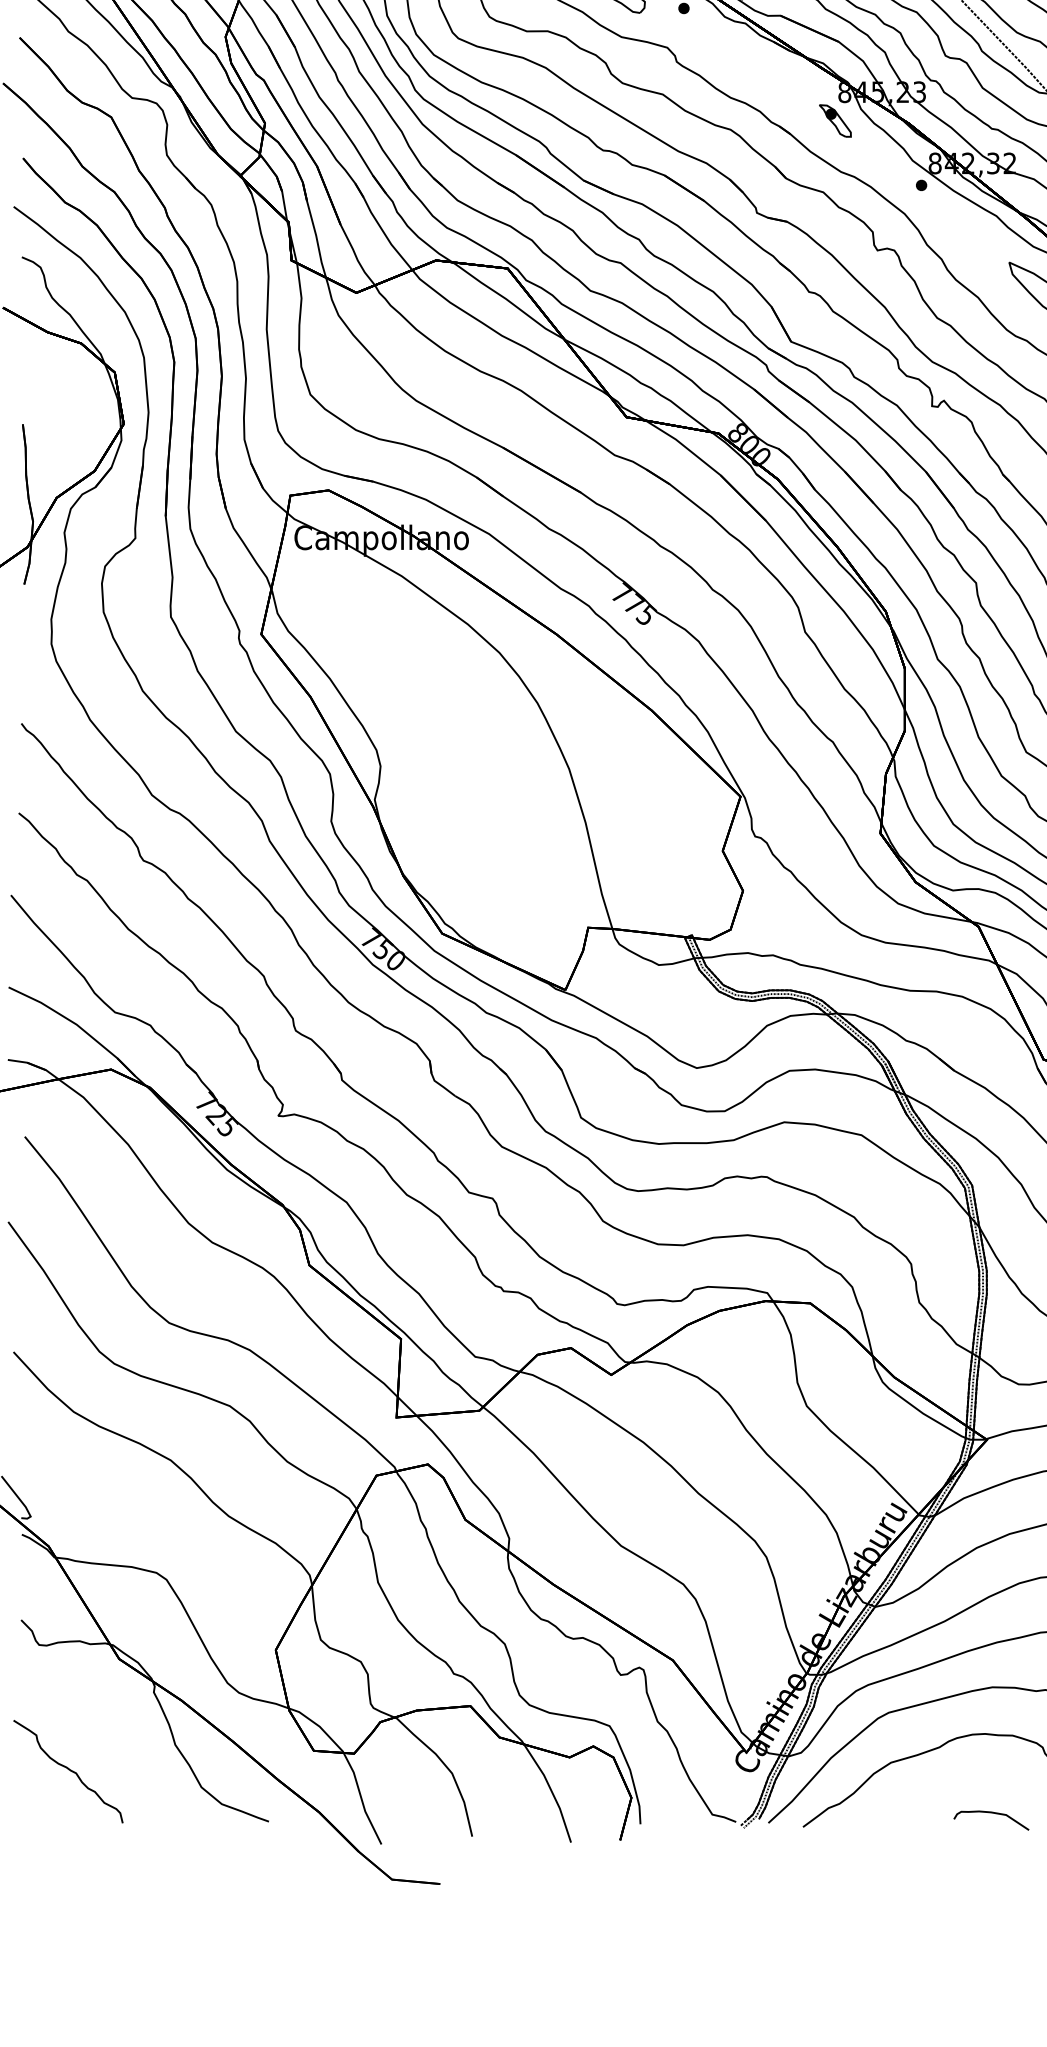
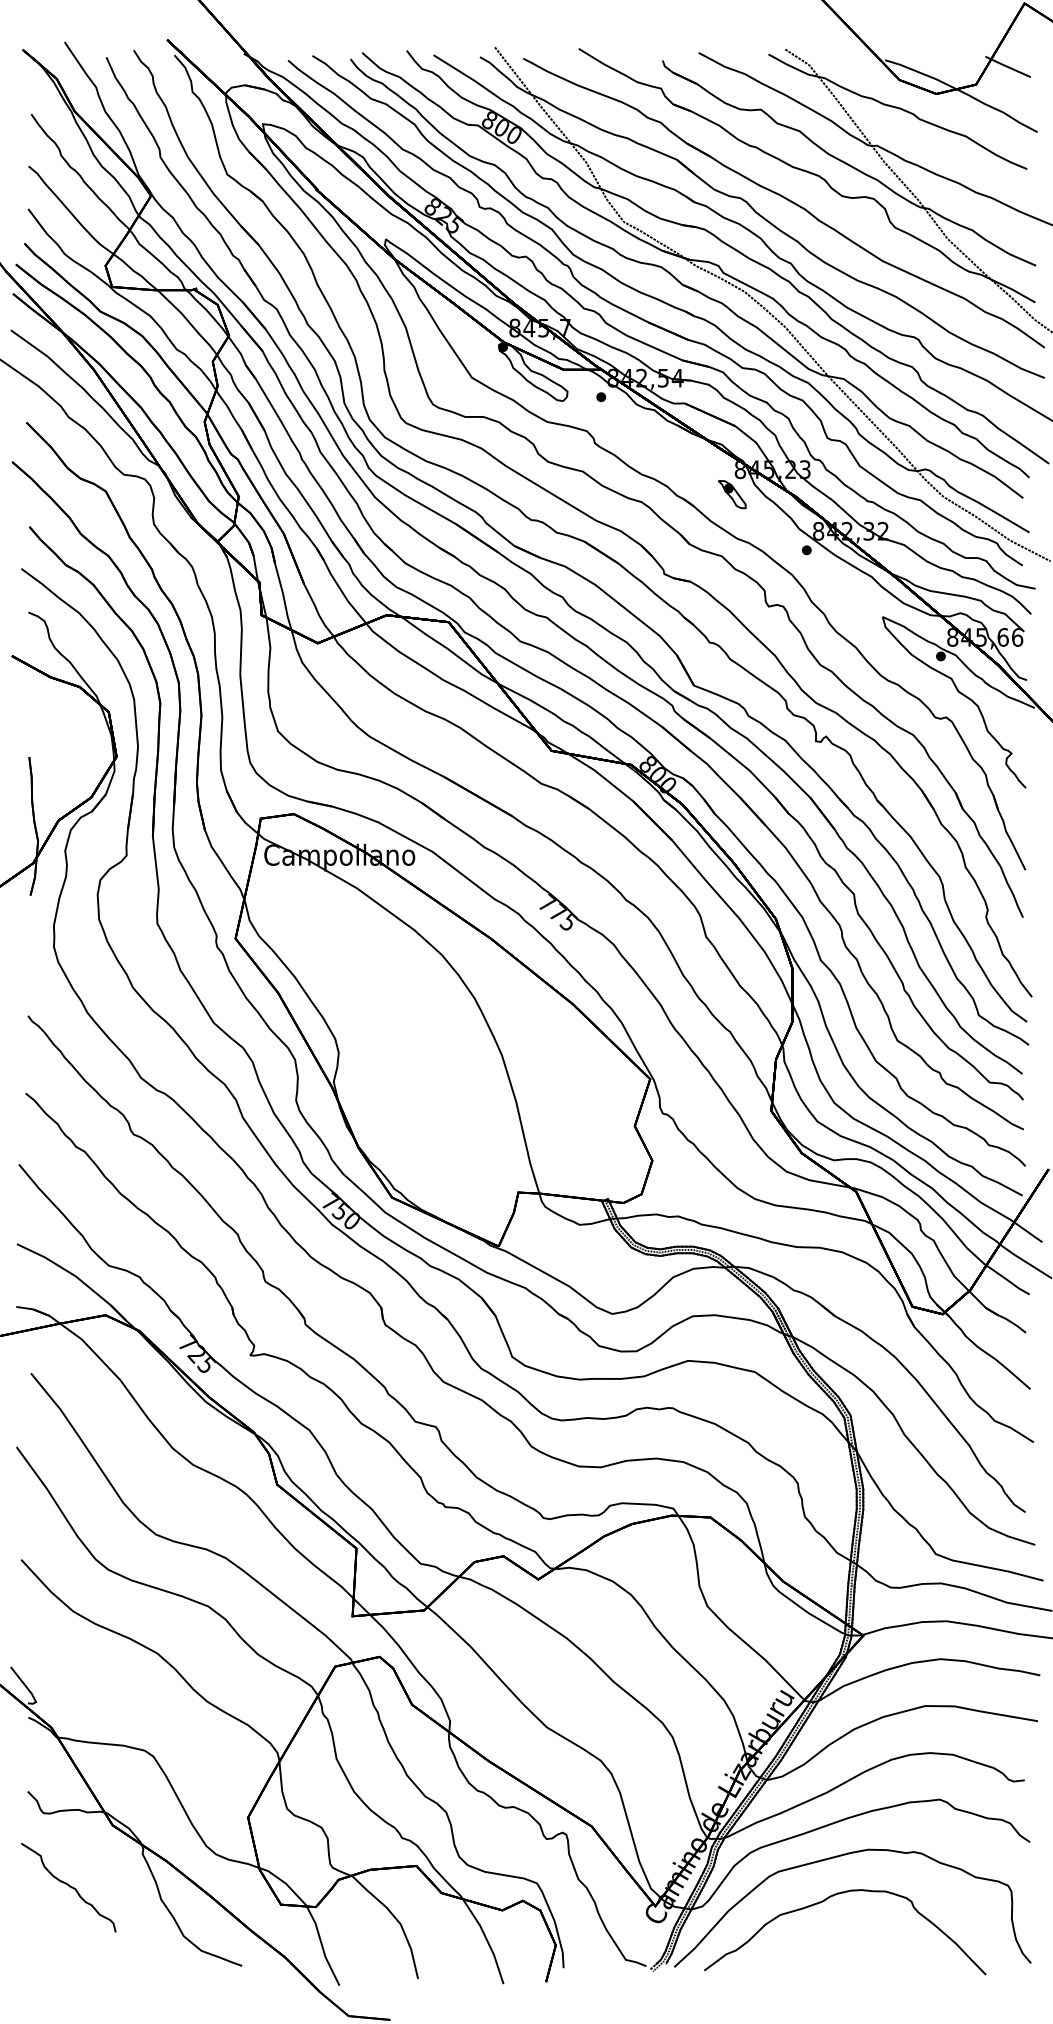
curve: (68, 1770) -> (68, 1886), moved
curve: (992, 1814) -> (868, 1959), removed

